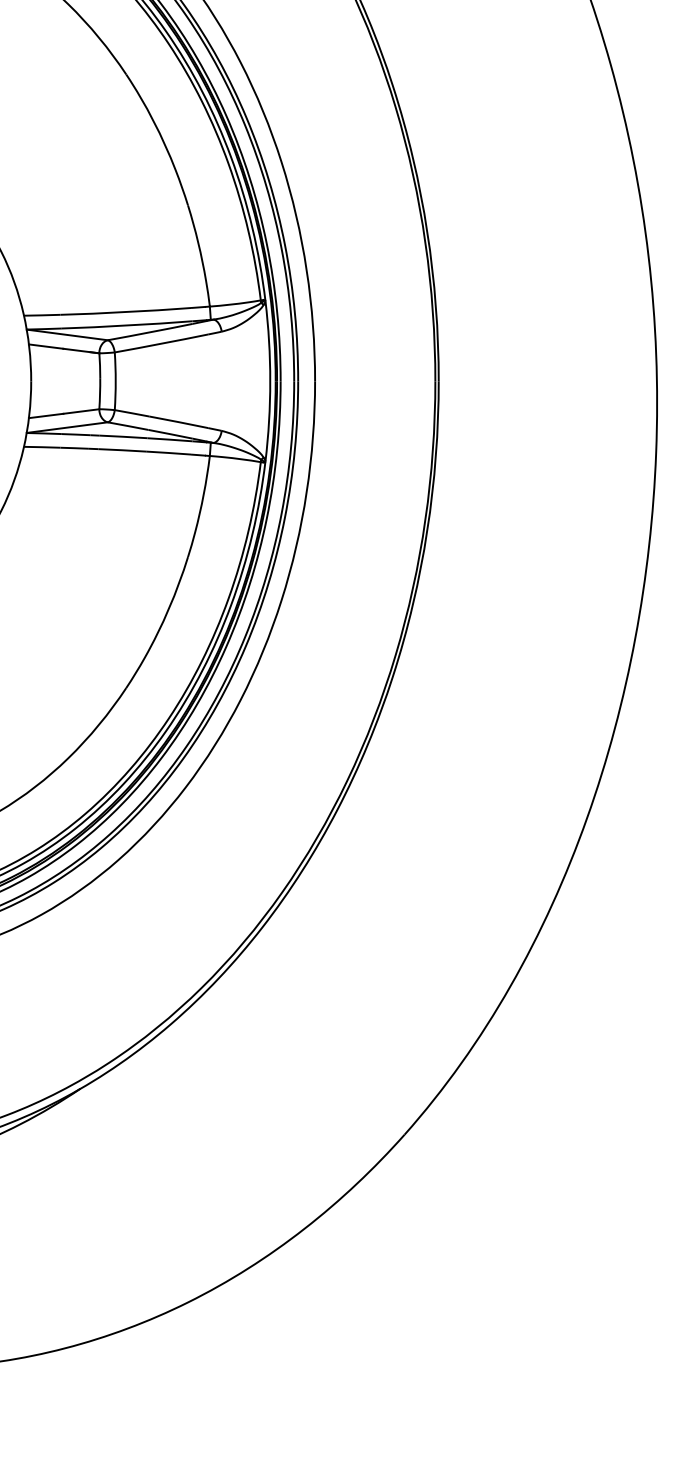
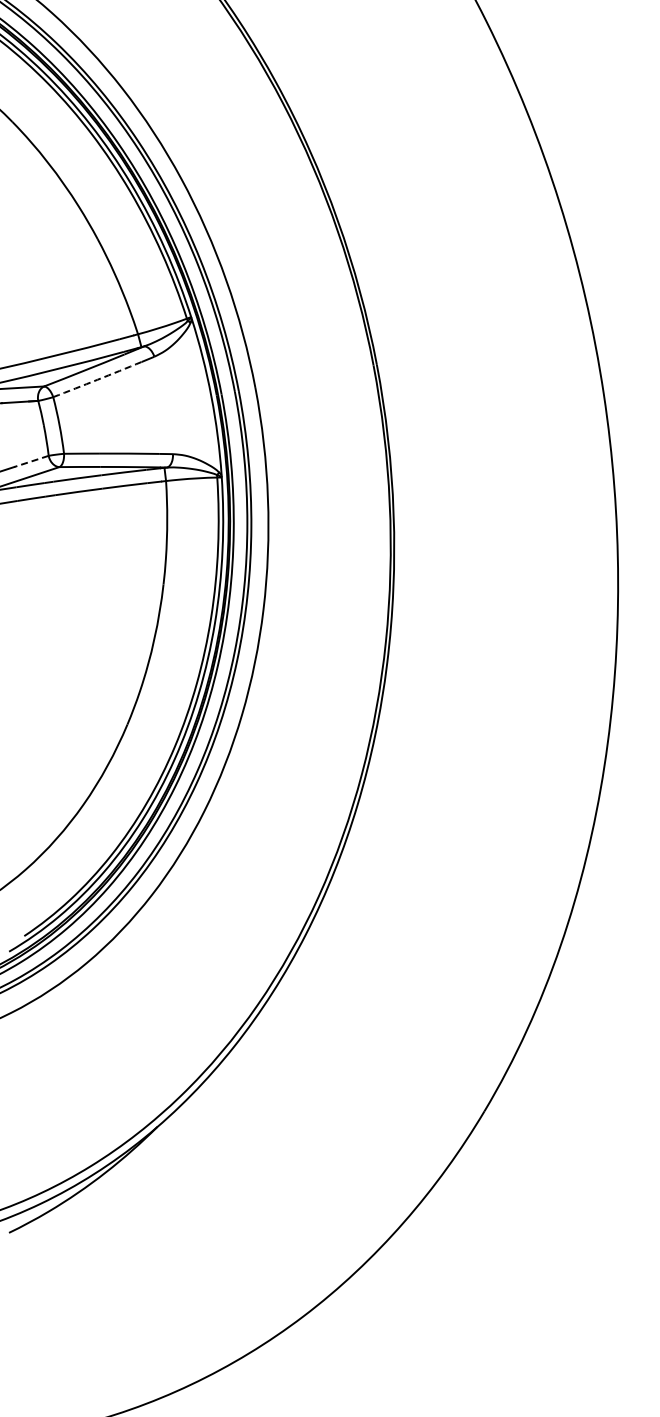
arc: (161, 343) -> (97, 379), solid -> dashed
line: (80, 411) -> (30, 461), solid -> dashed

